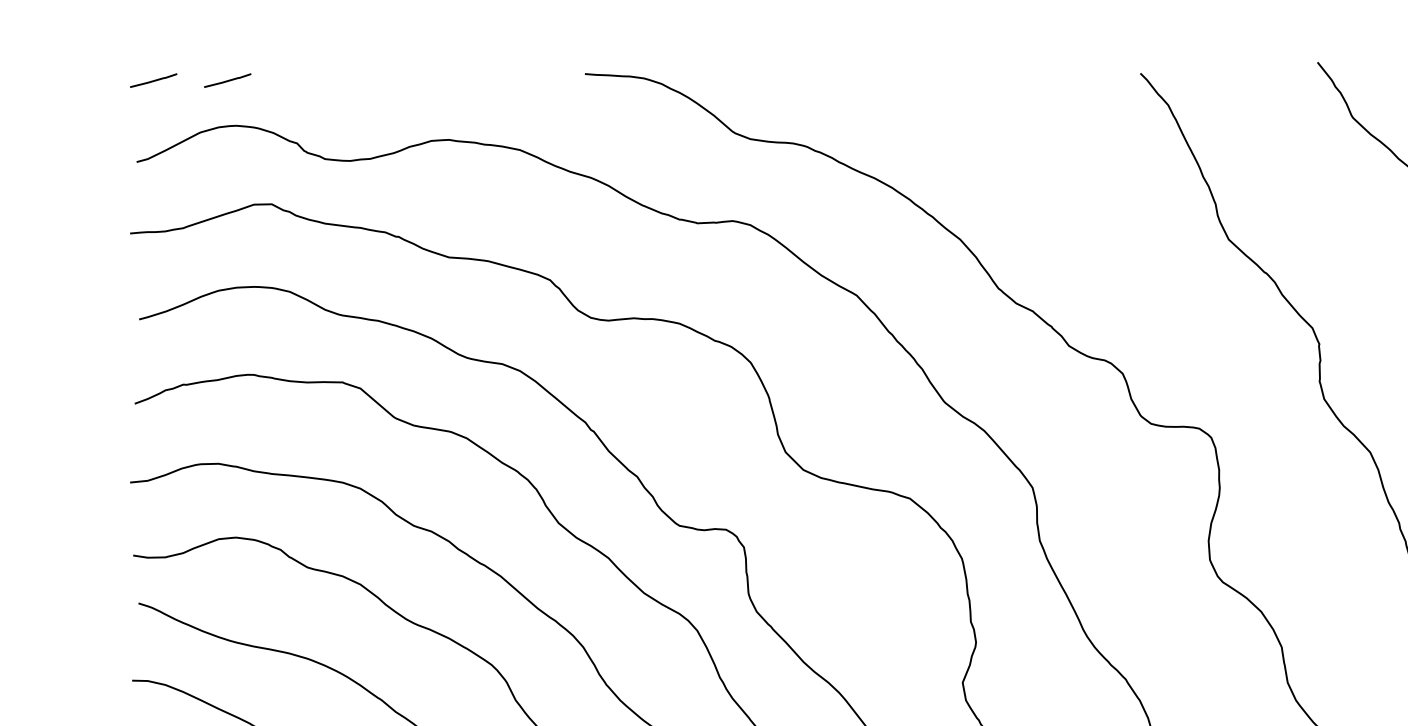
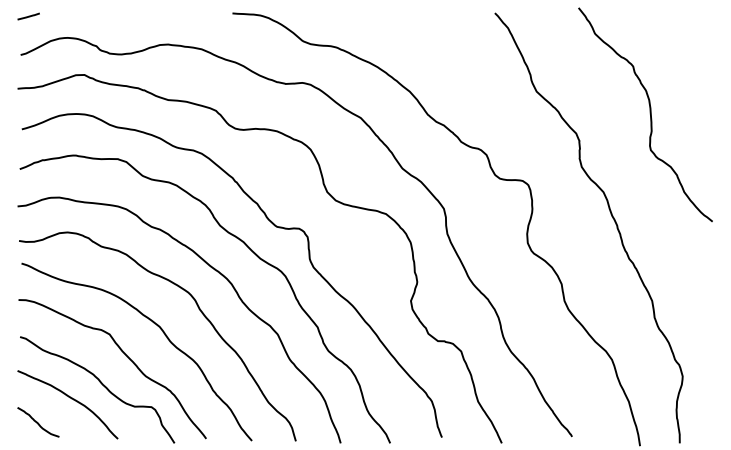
line: (227, 80) -> (63, 16), removed

